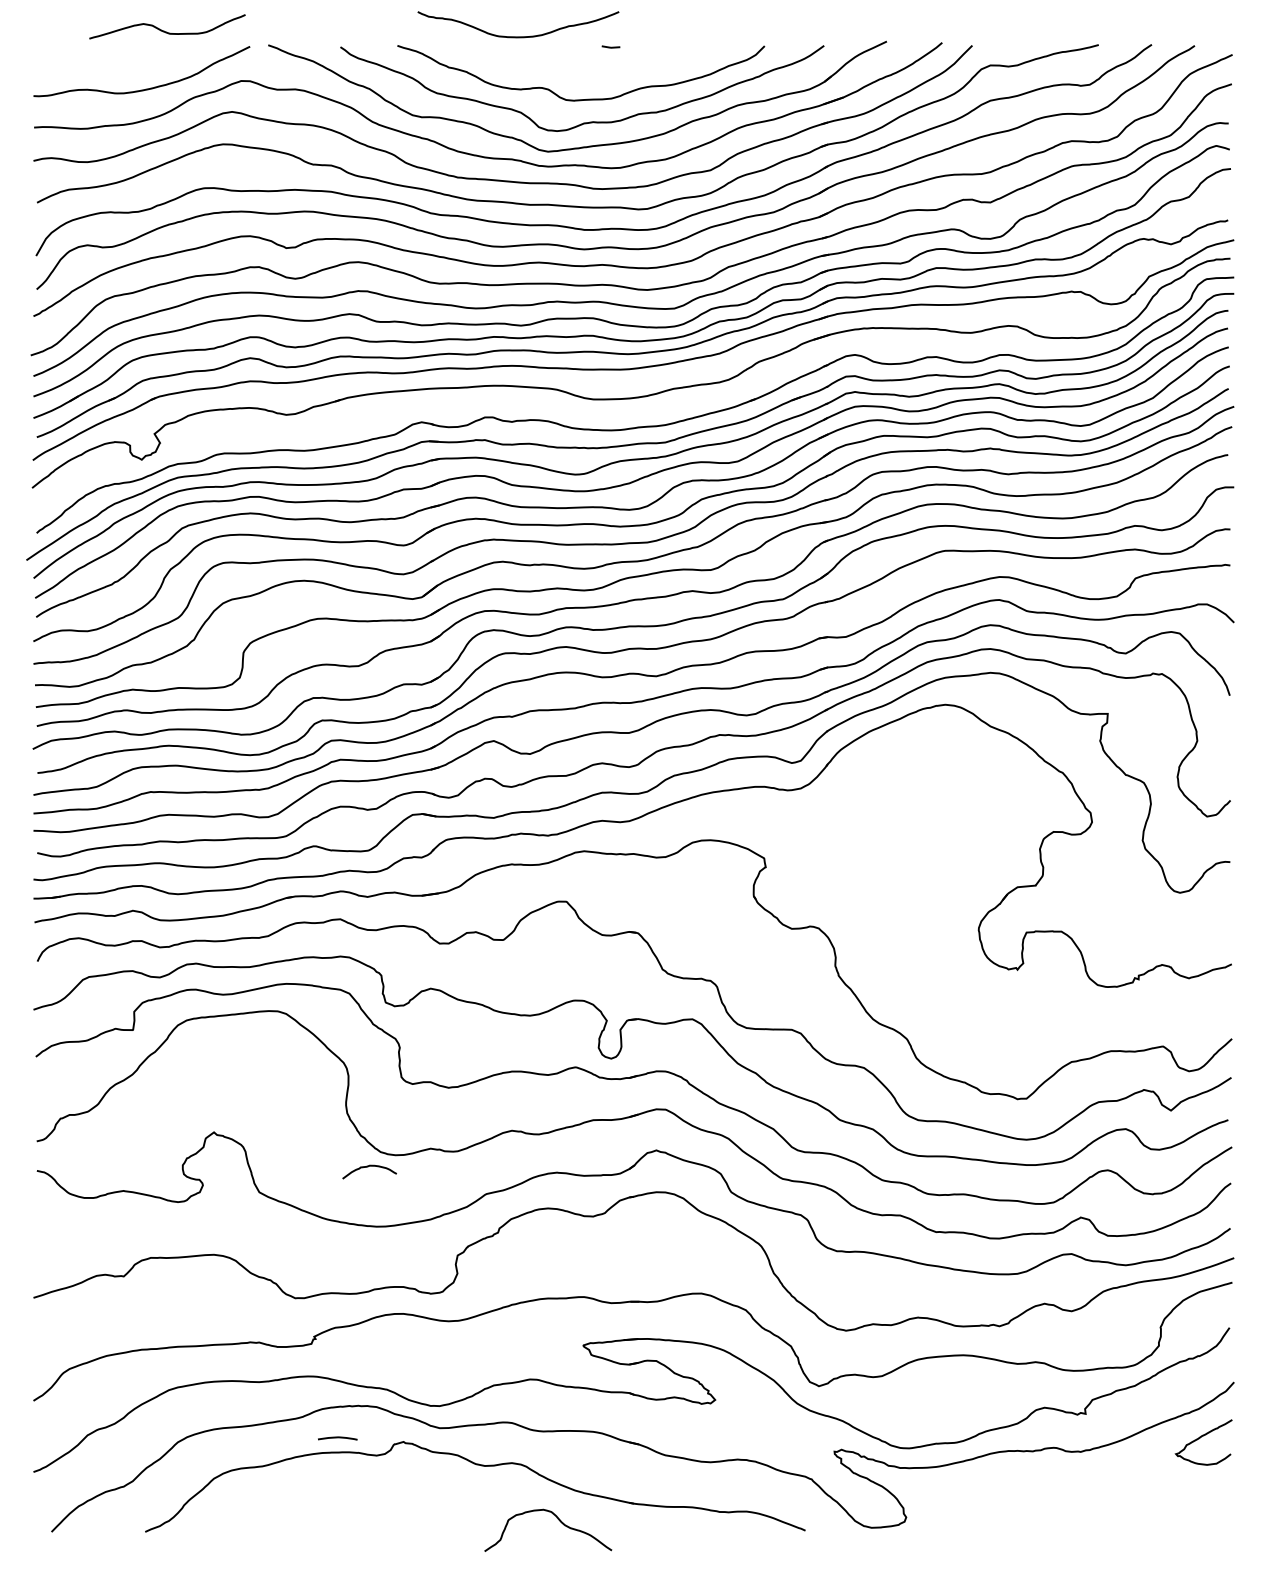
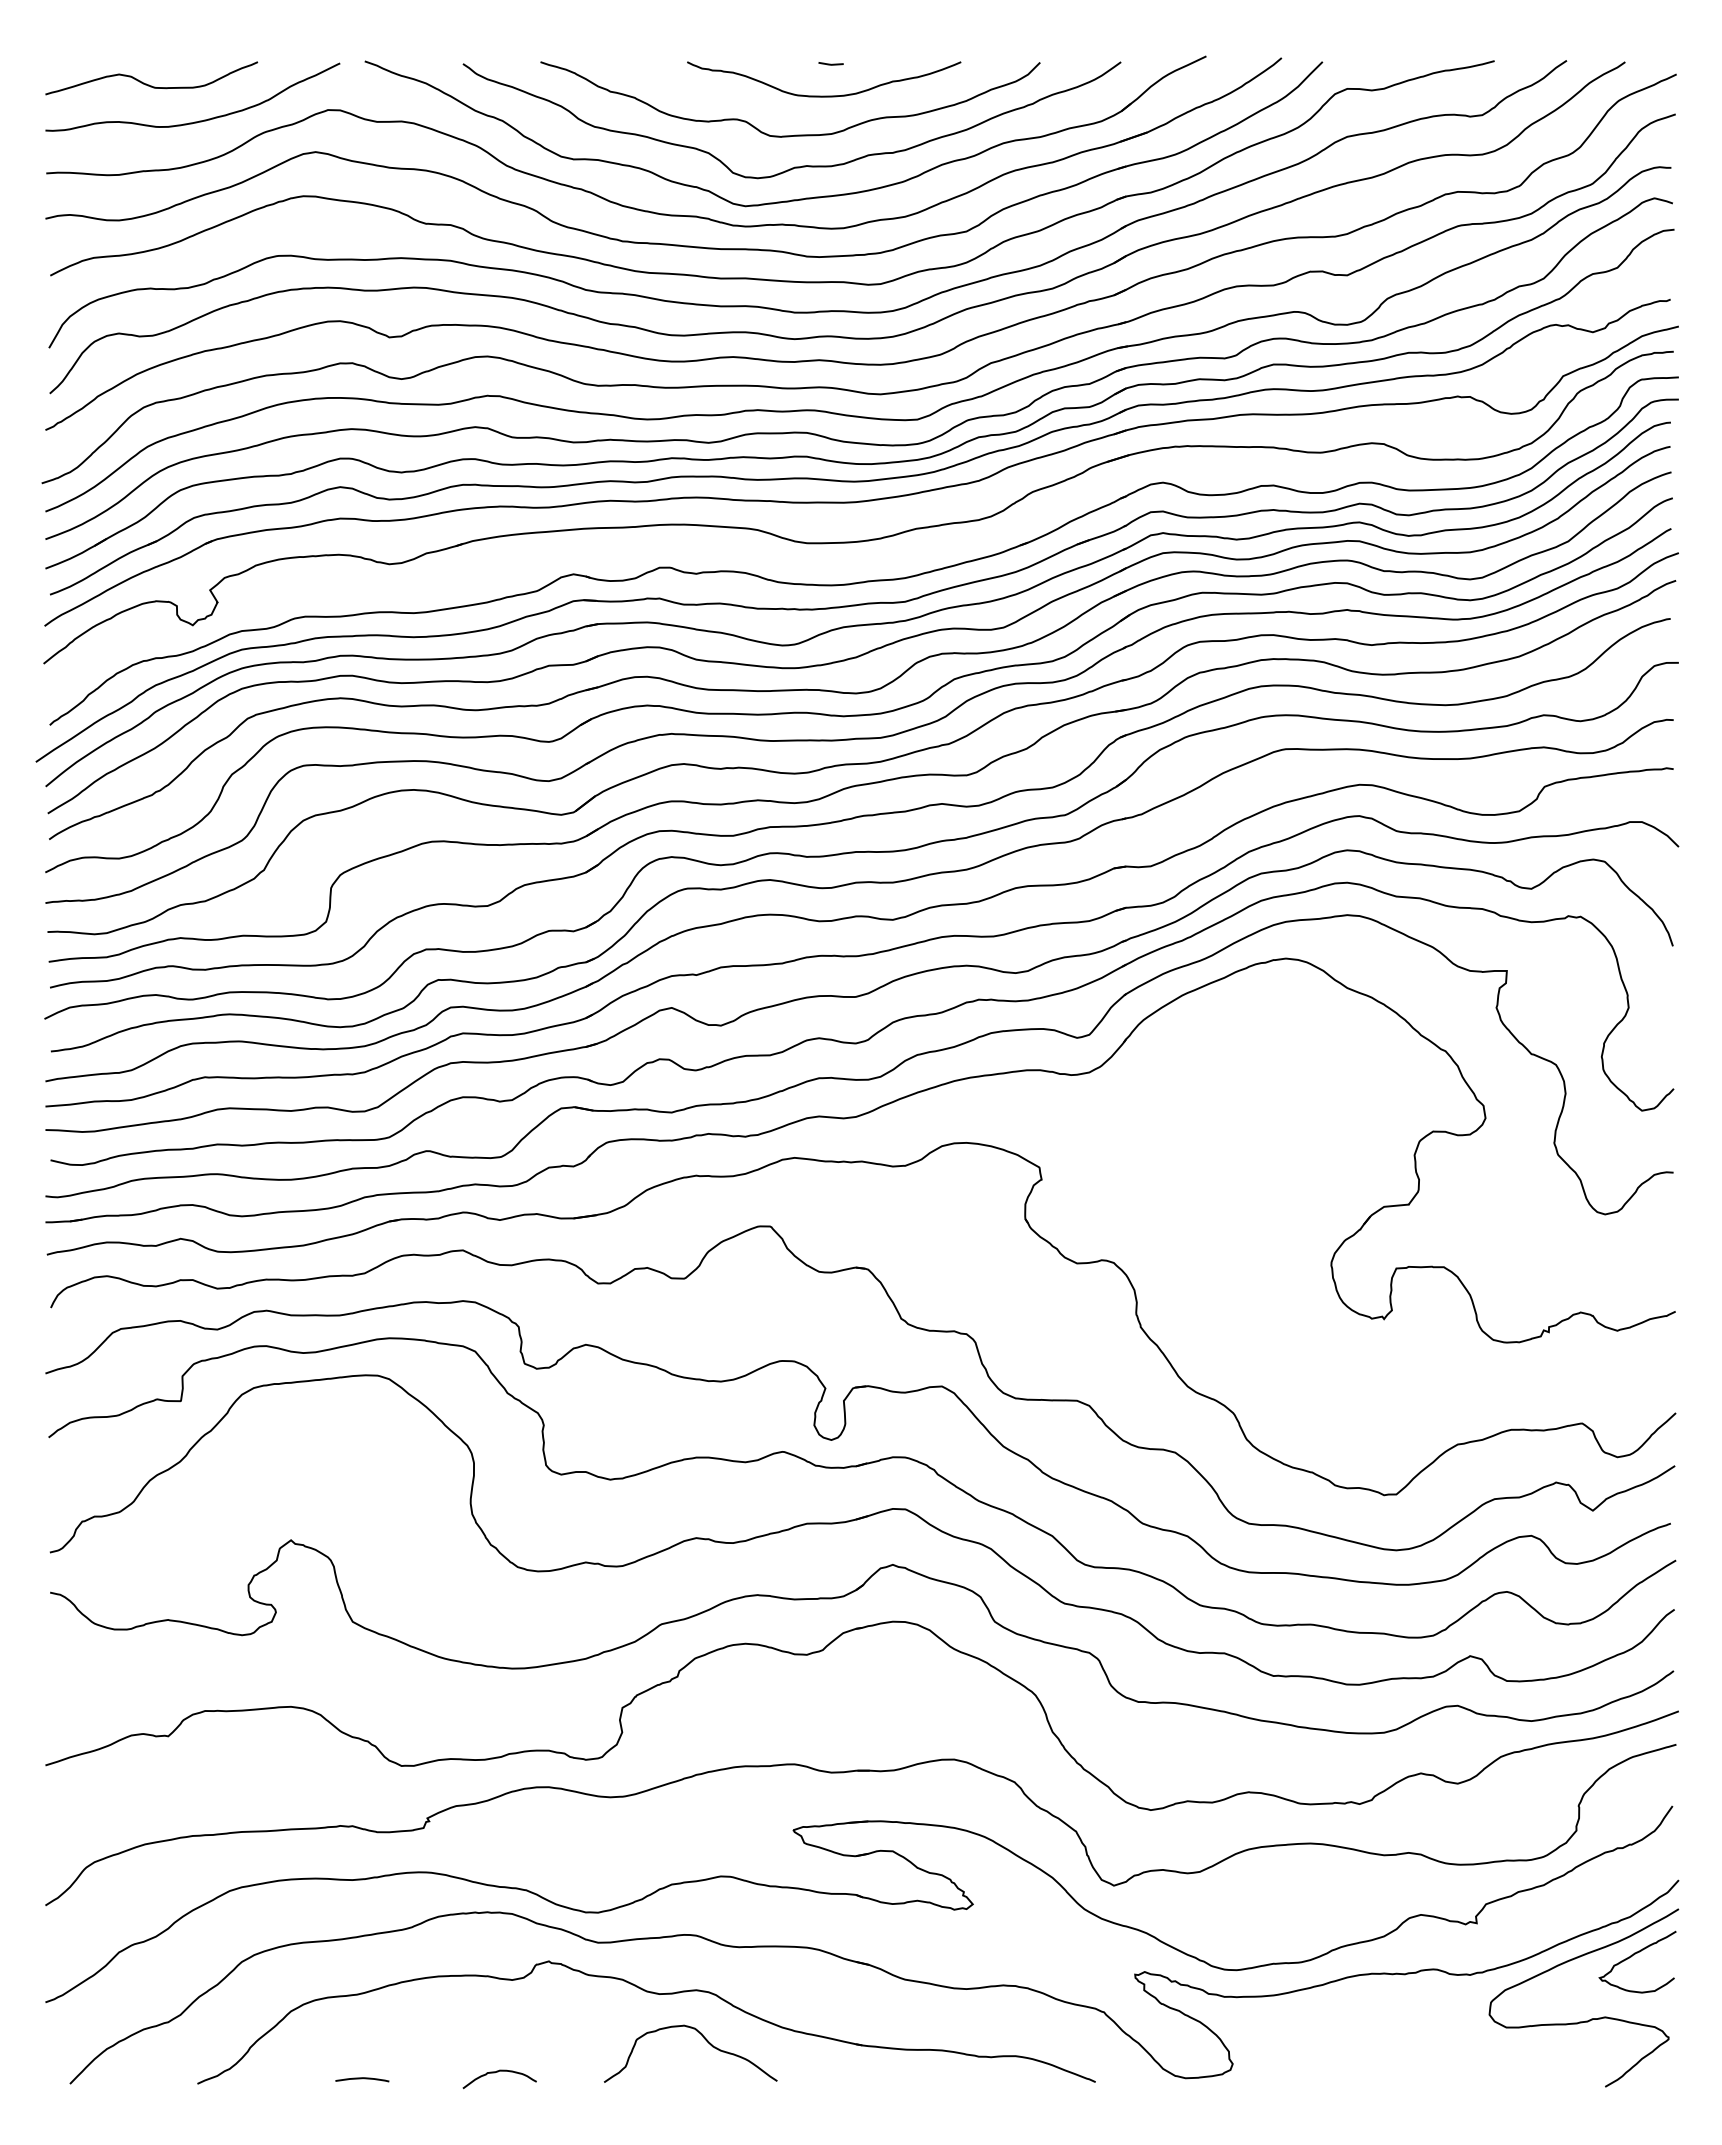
curve: (165, 31) -> (149, 84), moved
curve: (518, 36) -> (824, 95), moved
curve: (368, 1167) -> (498, 2072), moved
curve: (337, 1438) -> (362, 2079), moved
curve: (1169, 1483) -> (1591, 2018), added
curve: (558, 1519) -> (704, 2039), moved

